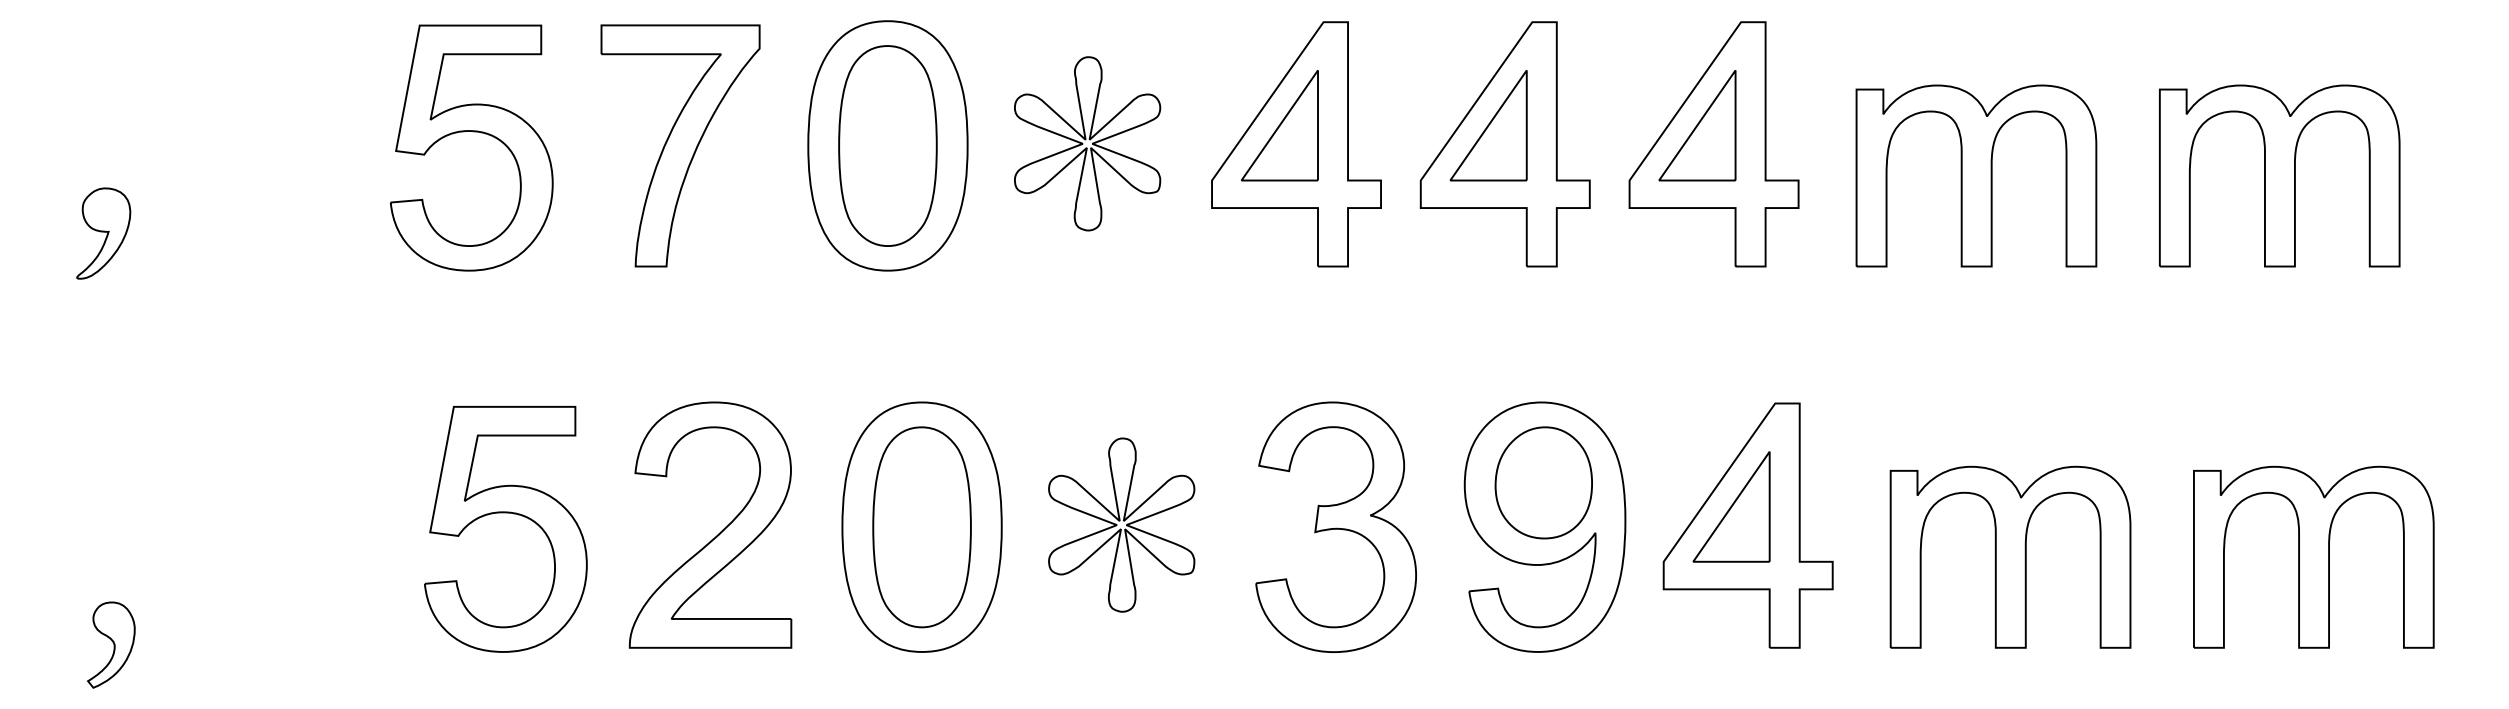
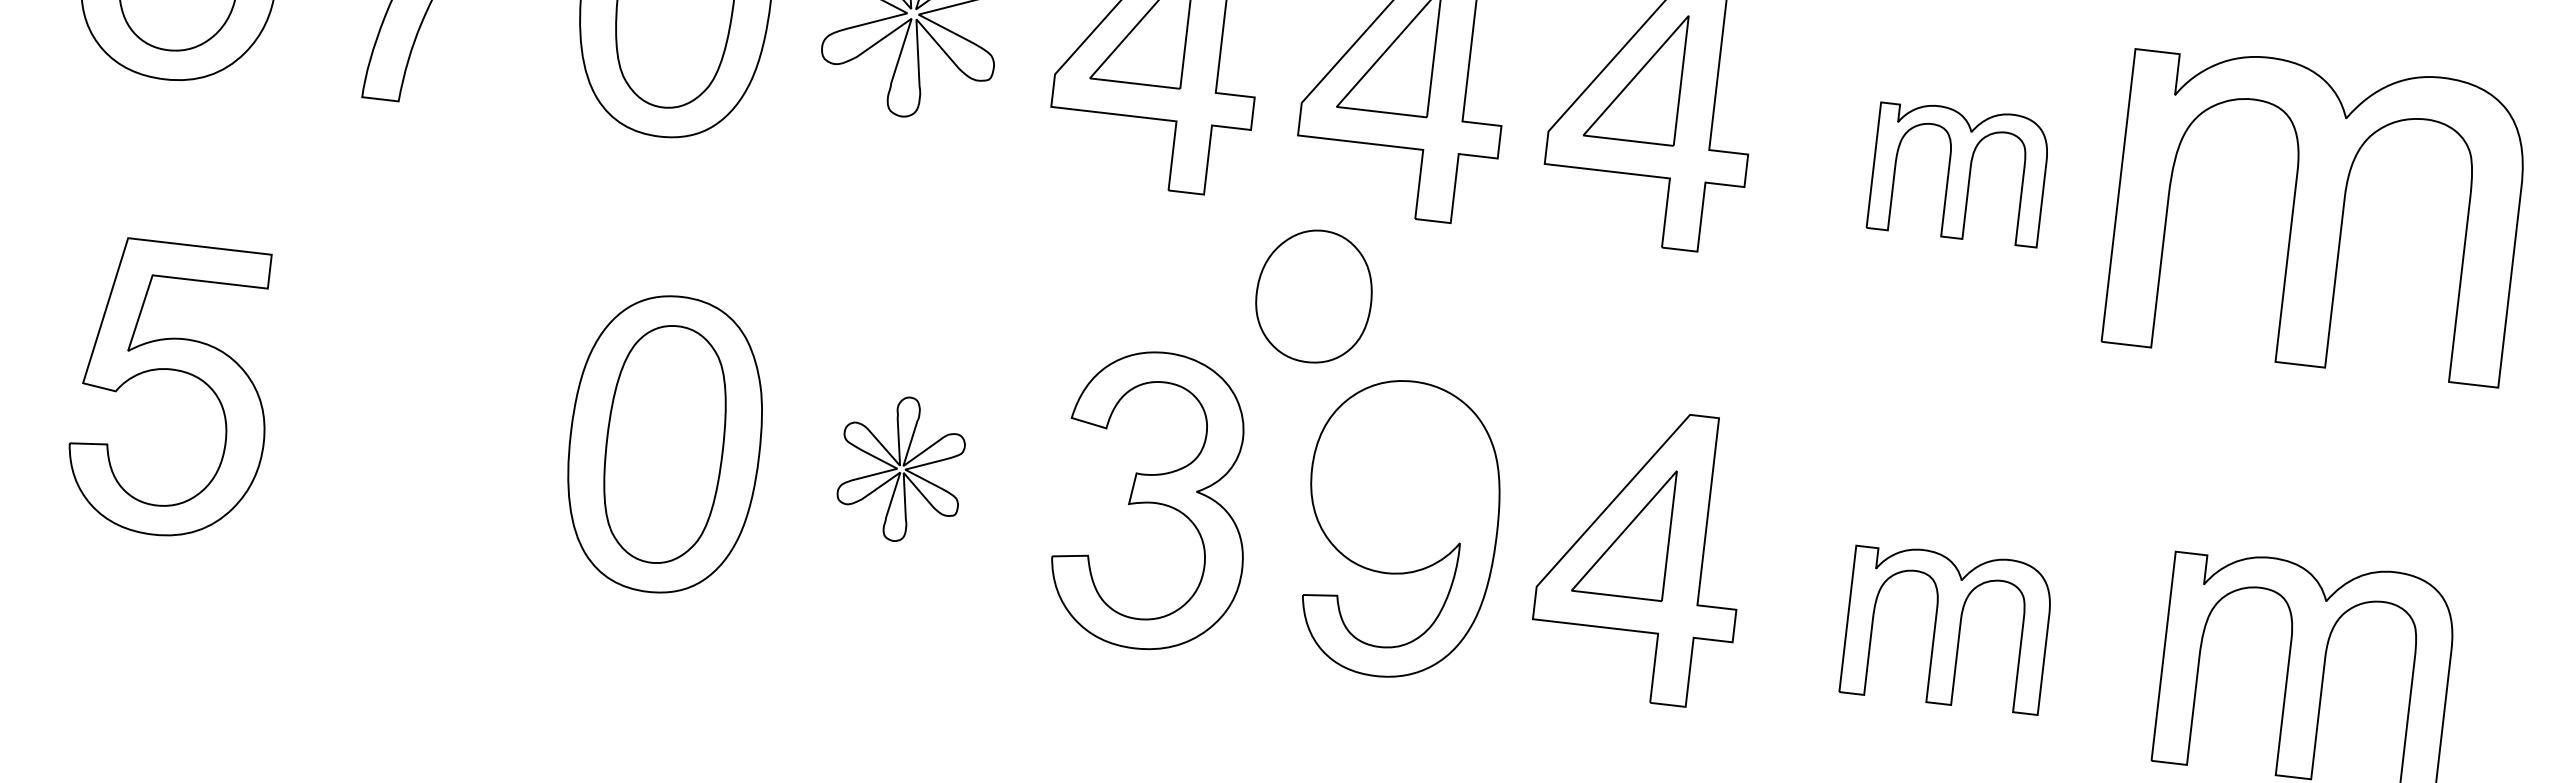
part: (1976, 175) -> (1959, 172), size x0.6
part: (2279, 175) -> (2317, 214), size x1.4
part: (1543, 482) -> (1313, 295), moved
part: (1121, 524) -> (901, 468), size x0.7
part: (719, 532) -> (424, 422), removed
part: (2010, 556) -> (1947, 627), size x0.7

